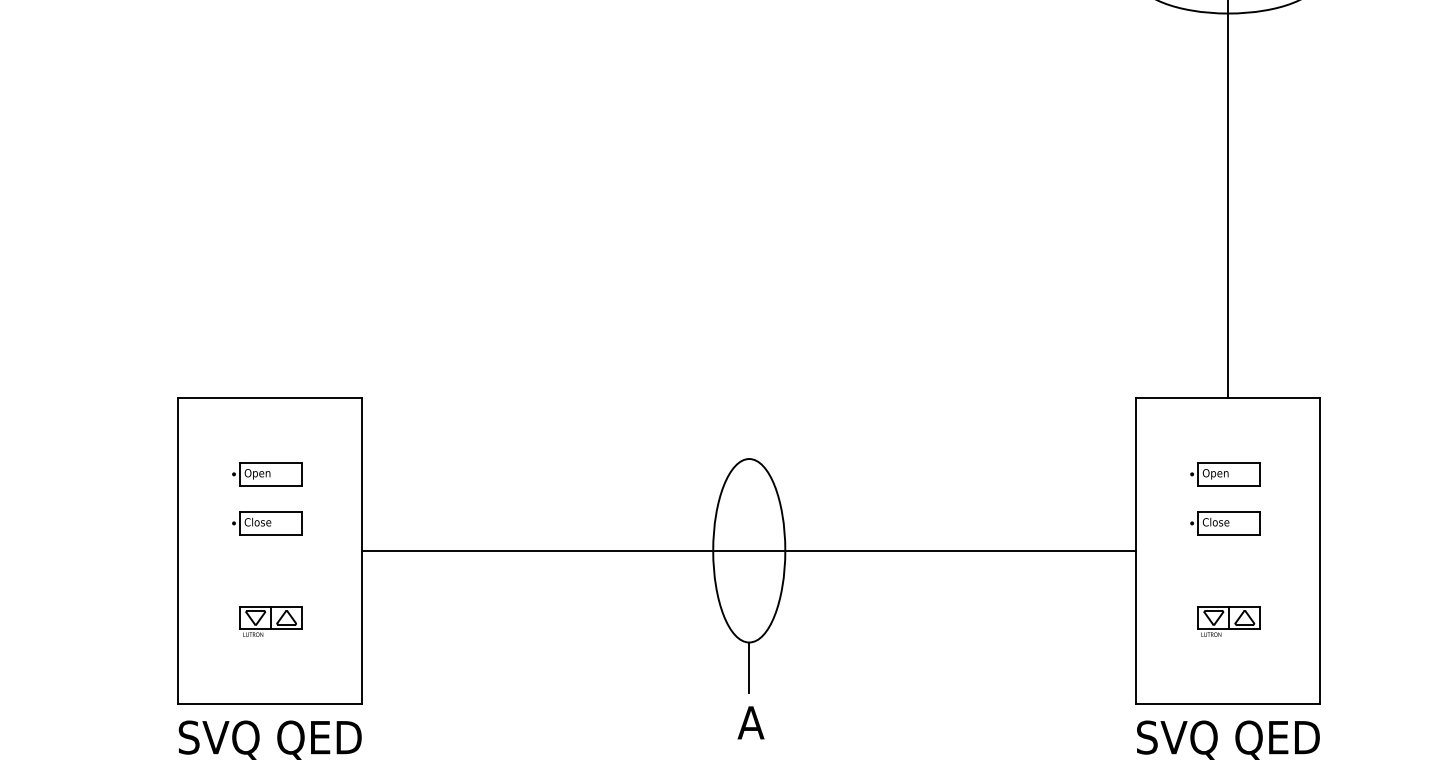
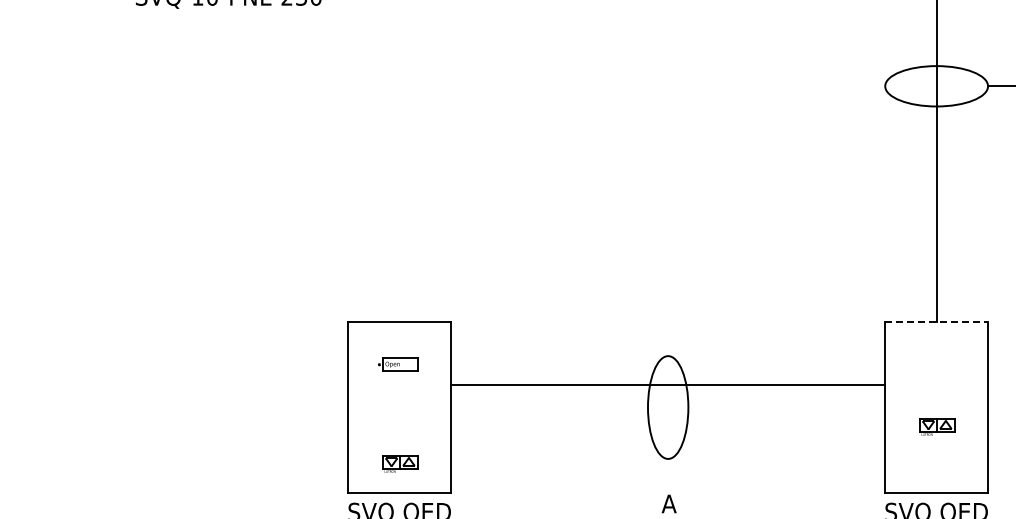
line: (1228, 397) -> (936, 321), solid -> dashed
part: (1226, 473) -> (935, 364), removed
part: (268, 523) -> (398, 392), removed
part: (1226, 523) -> (935, 392), removed
line: (749, 550) -> (668, 384), moved
part: (271, 620) -> (400, 463), moved
part: (1229, 620) -> (937, 426), moved
line: (749, 666) -> (668, 472), removed

